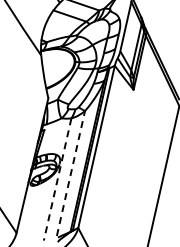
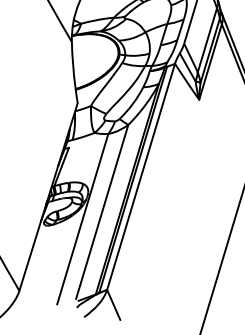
line: (71, 172) -> (103, 210), dashed -> solid
line: (57, 179) -> (82, 219), dashed -> solid

